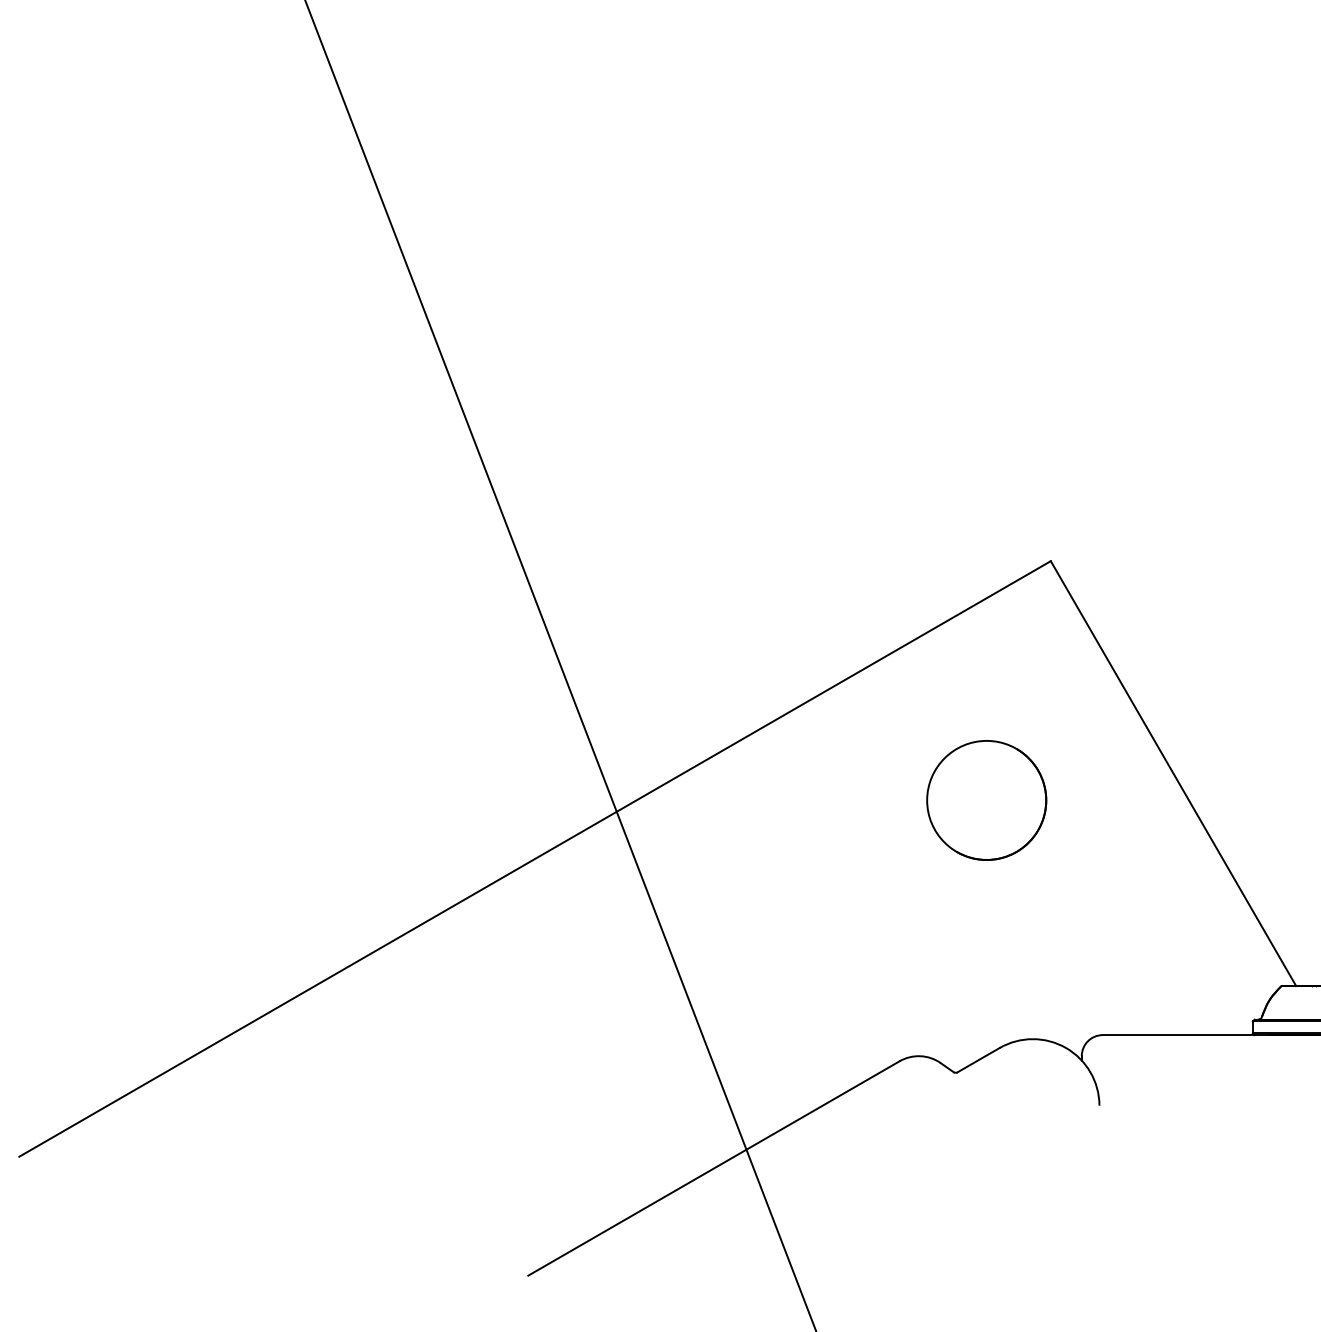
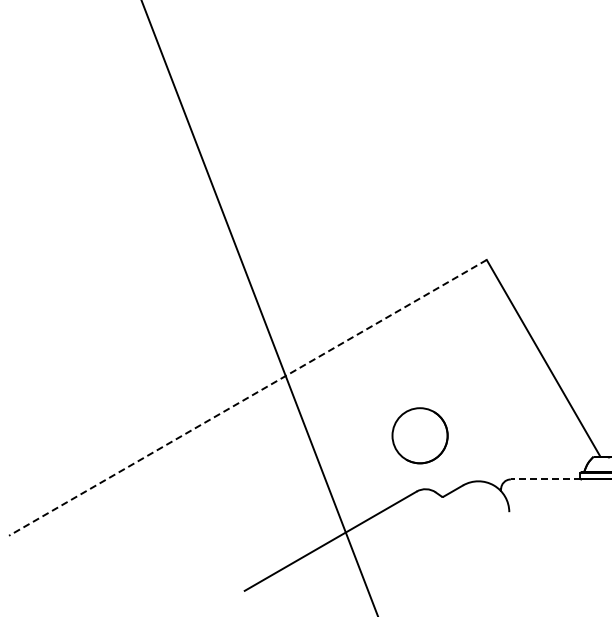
circle: (985, 799) -> (419, 435), moved
line: (534, 858) -> (247, 397), solid -> dashed
line: (1177, 1035) -> (545, 479), solid -> dashed

